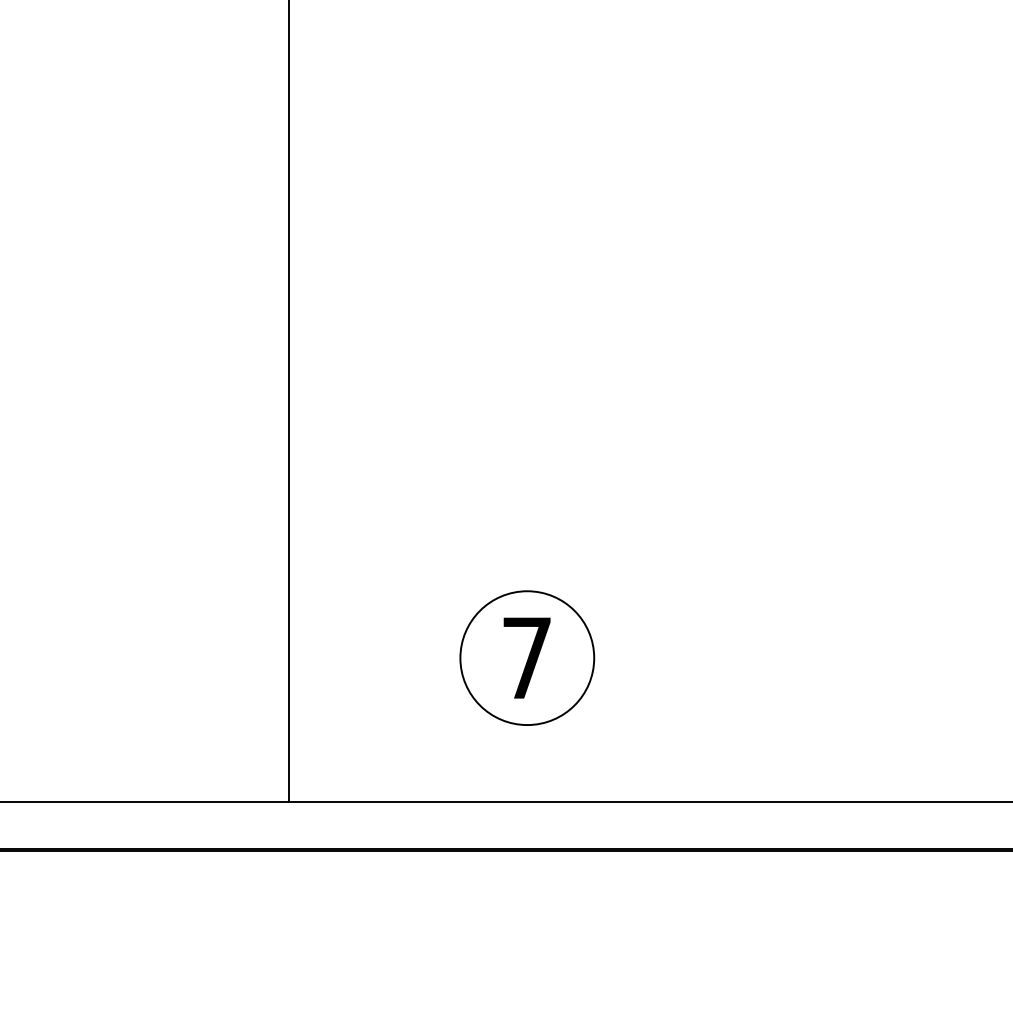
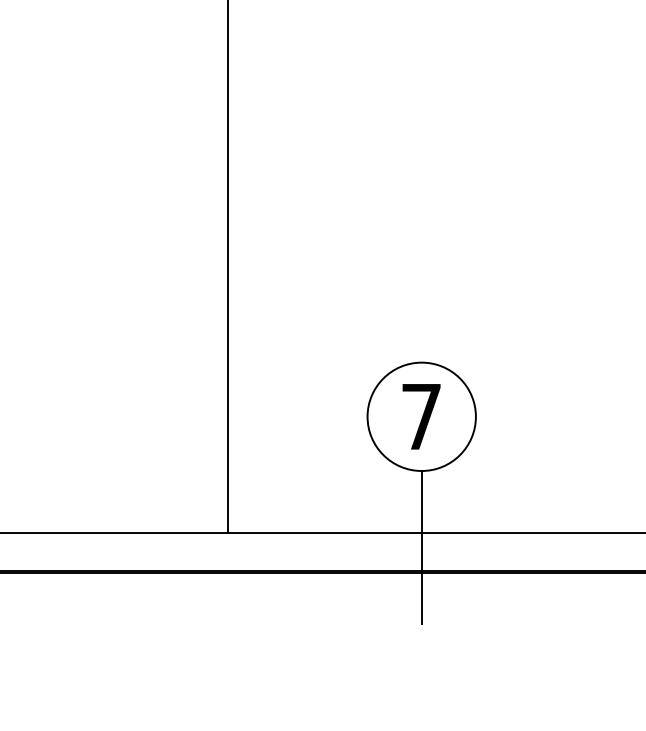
line: (527, 819) -> (421, 547), added

